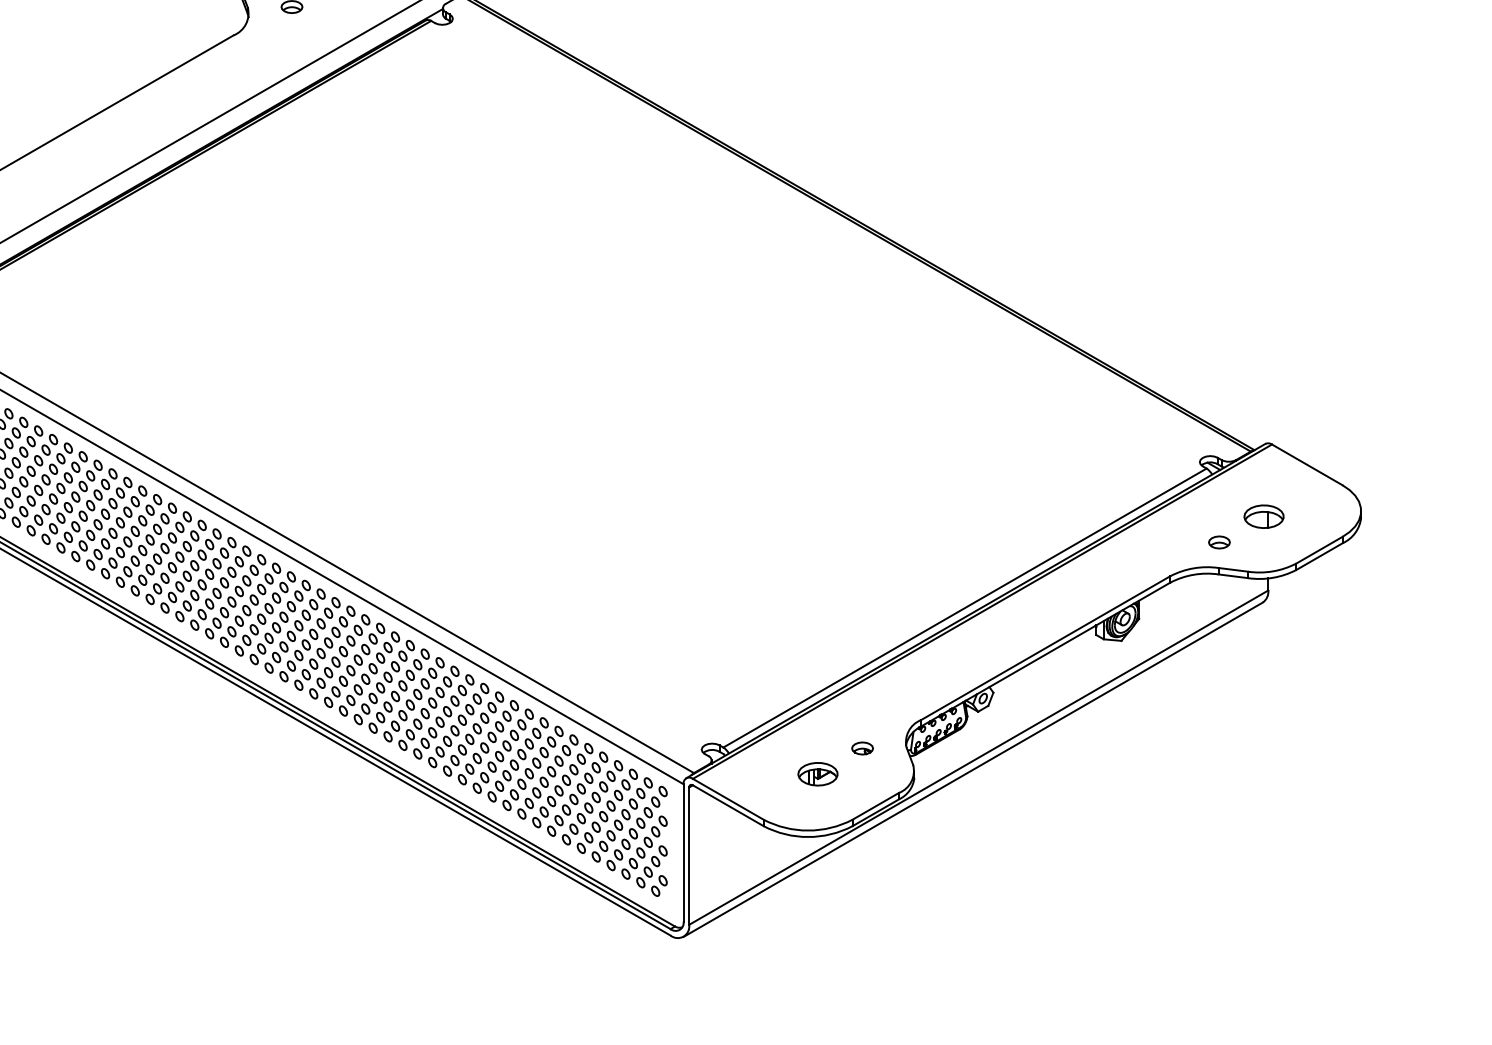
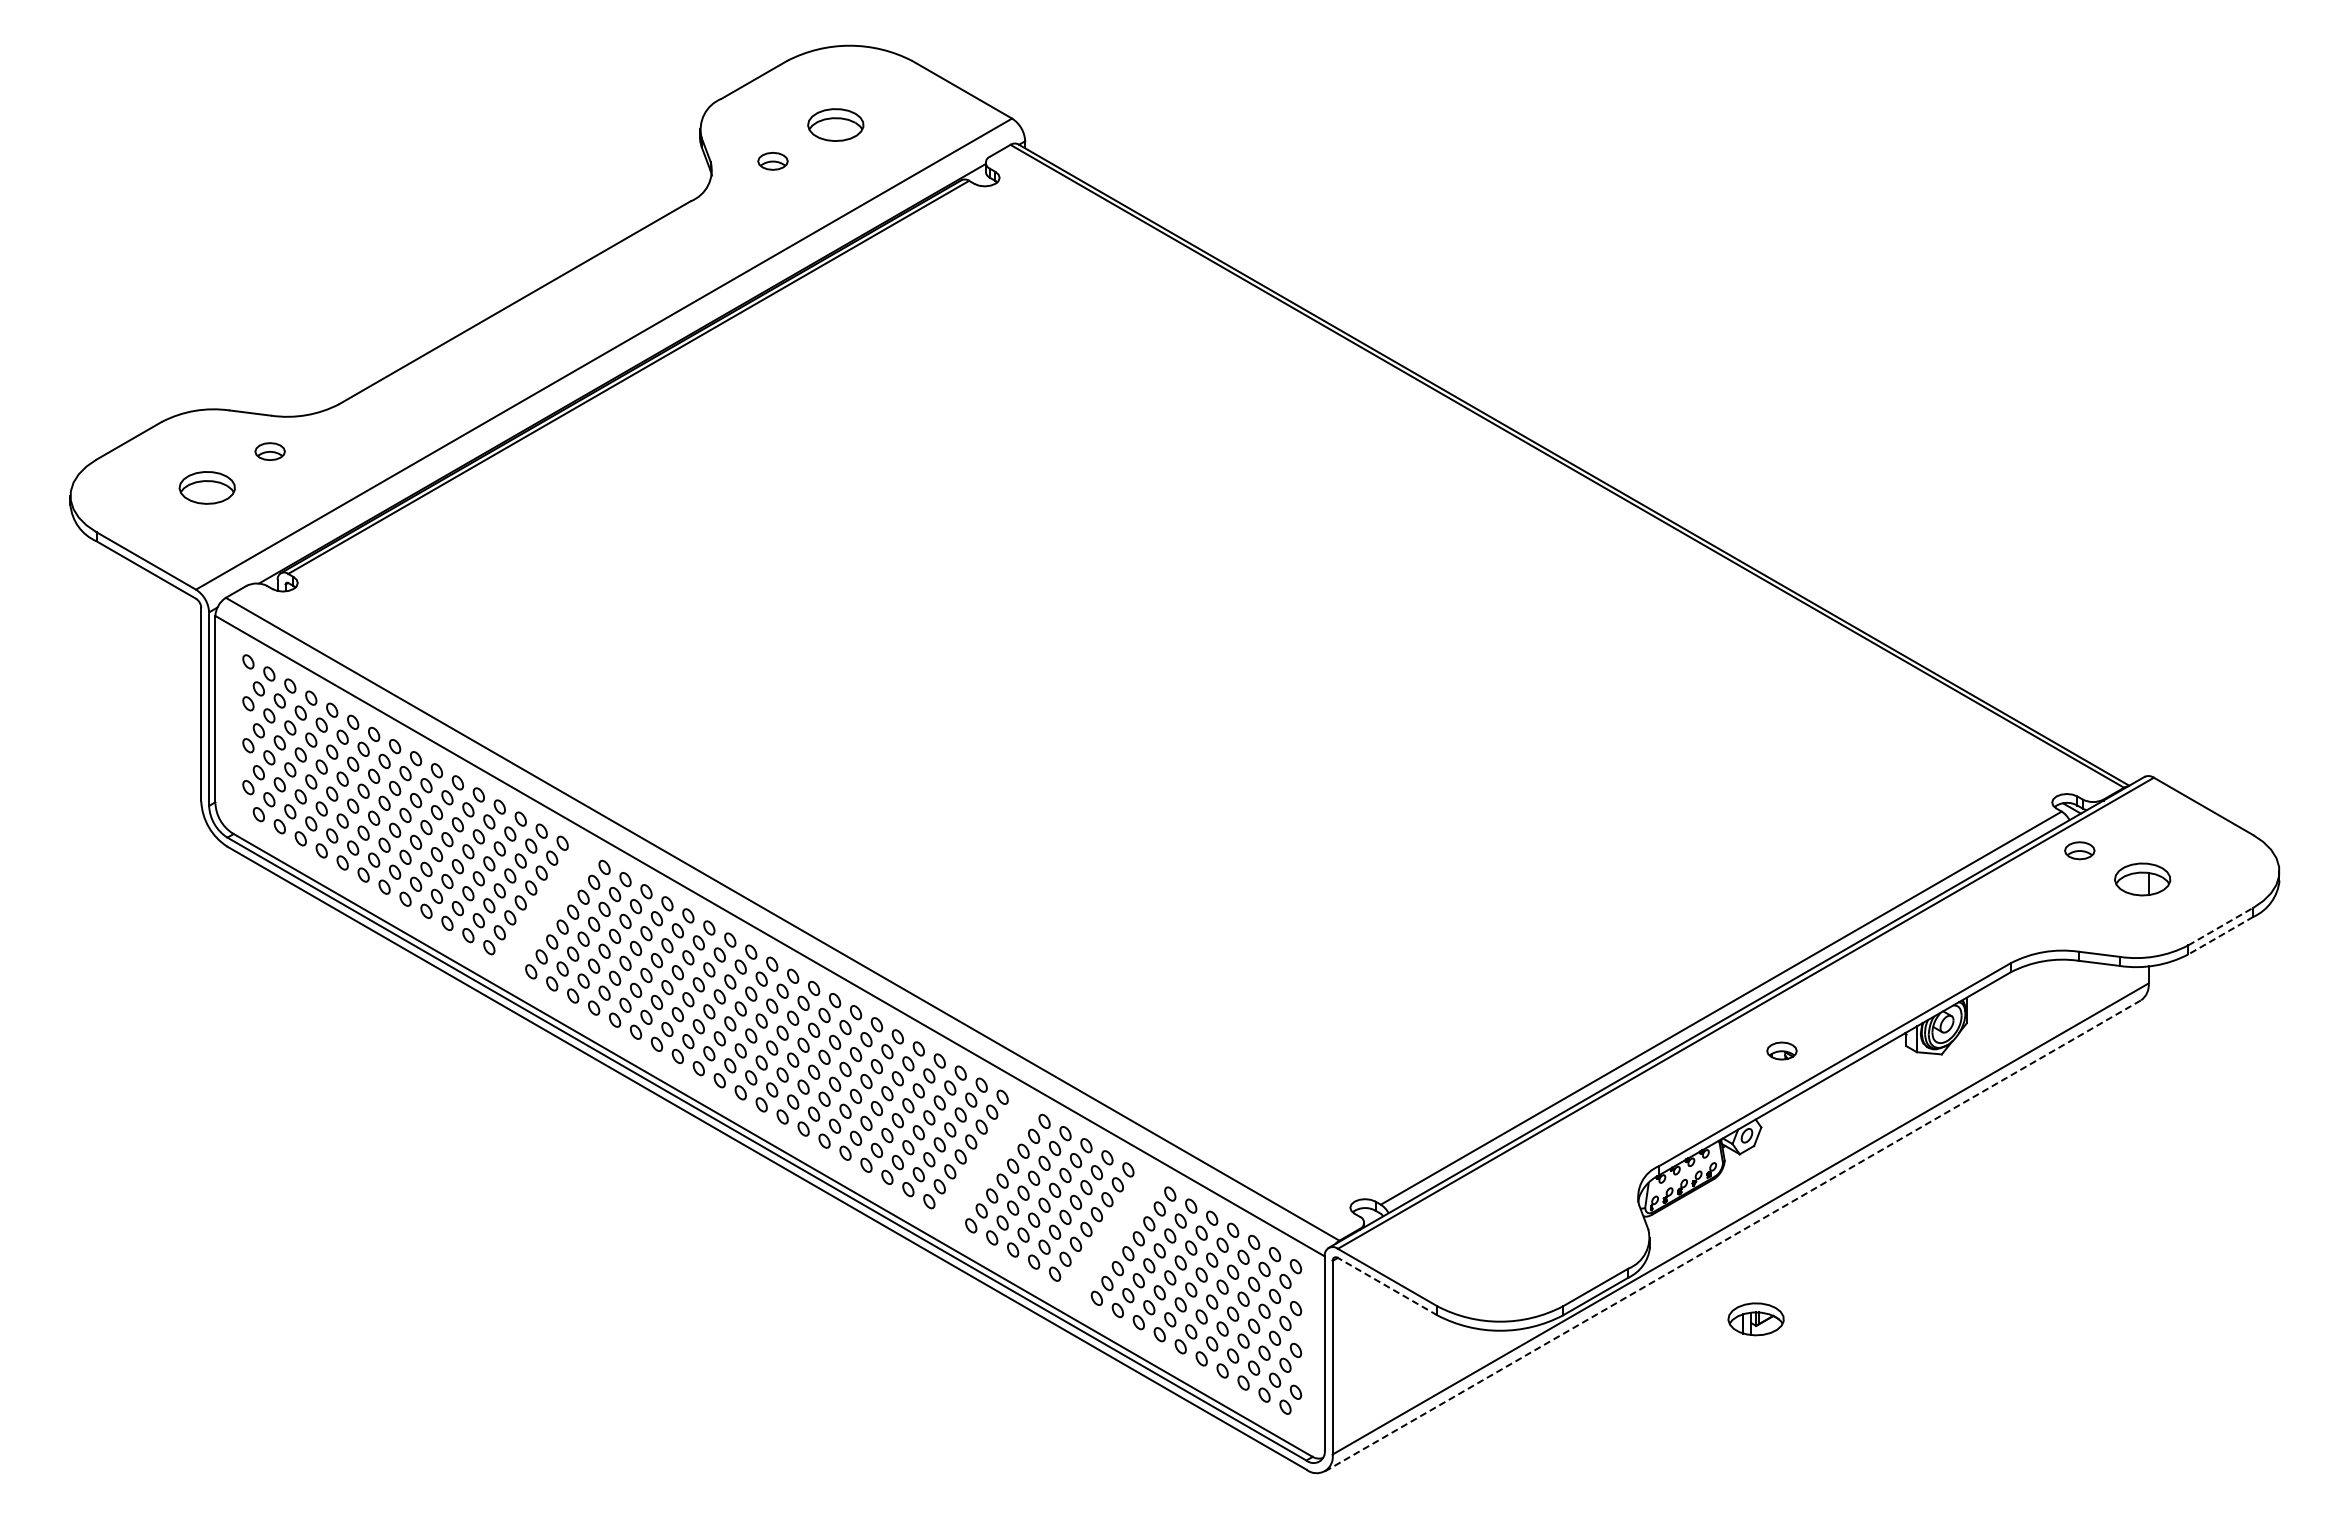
part: (131, 536) -> (546, 907), removed
part: (1219, 542) -> (2079, 850), moved
line: (1319, 550) -> (2220, 926), solid -> dashed
line: (1319, 556) -> (2220, 935), solid -> dashed
part: (443, 716) -> (986, 1161), removed
part: (862, 748) -> (1781, 1050), moved
part: (532, 767) -> (1112, 1233), removed
line: (973, 769) -> (1733, 1235), solid -> dashed
part: (817, 774) -> (1755, 1319), moved
line: (728, 805) -> (1387, 1286), solid -> dashed

